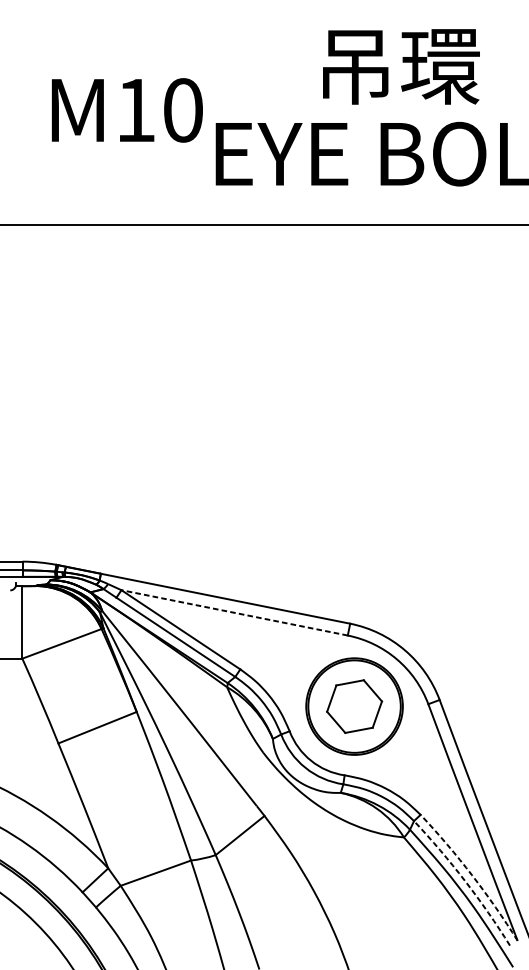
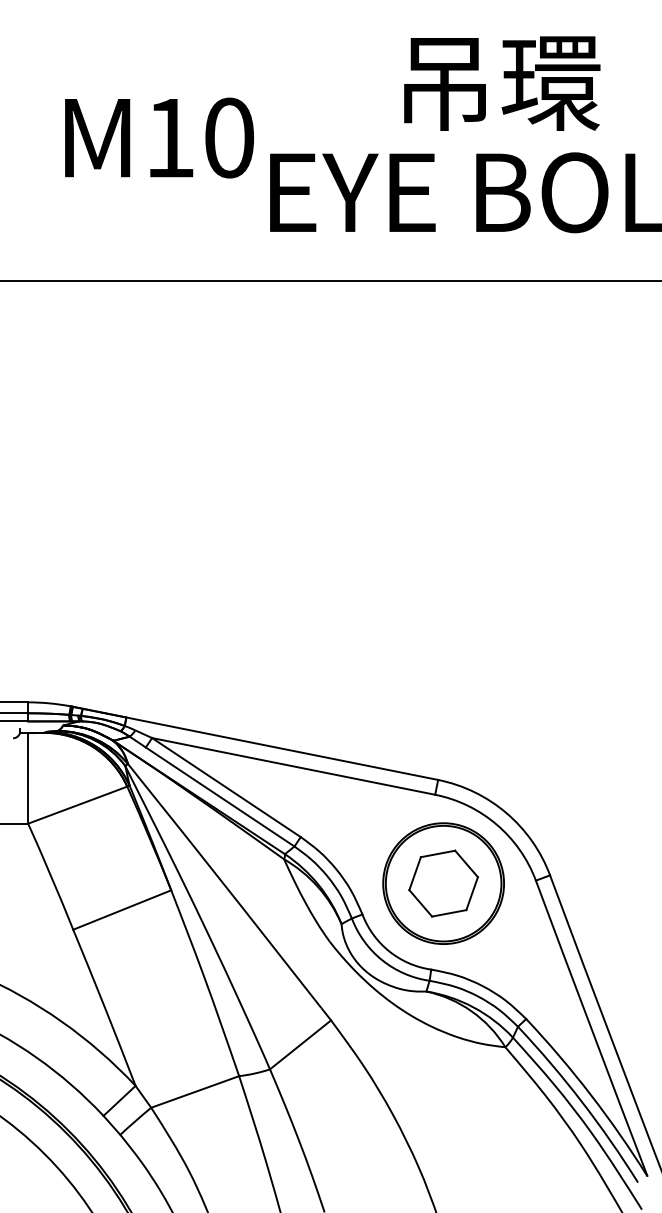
line: (234, 612) -> (293, 766), dashed -> solid
arc: (471, 875) -> (590, 1094), dashed -> solid
arc: (464, 880) -> (581, 1101), dashed -> solid

